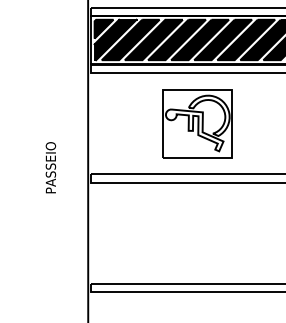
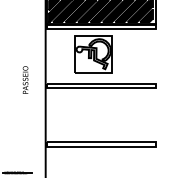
part: (197, 124) -> (93, 54), moved

